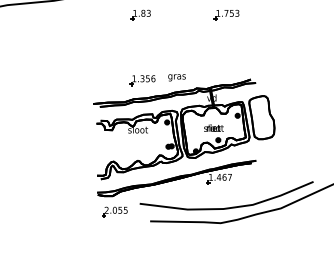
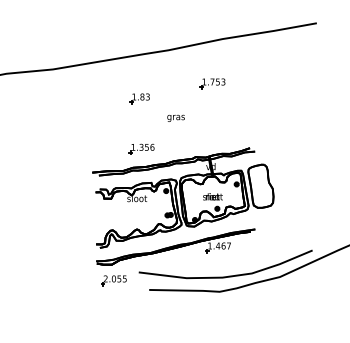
part: (140, 14) -> (139, 98), moved
part: (226, 14) -> (212, 83), moved
text: (176, 76) -> (175, 117), moved

